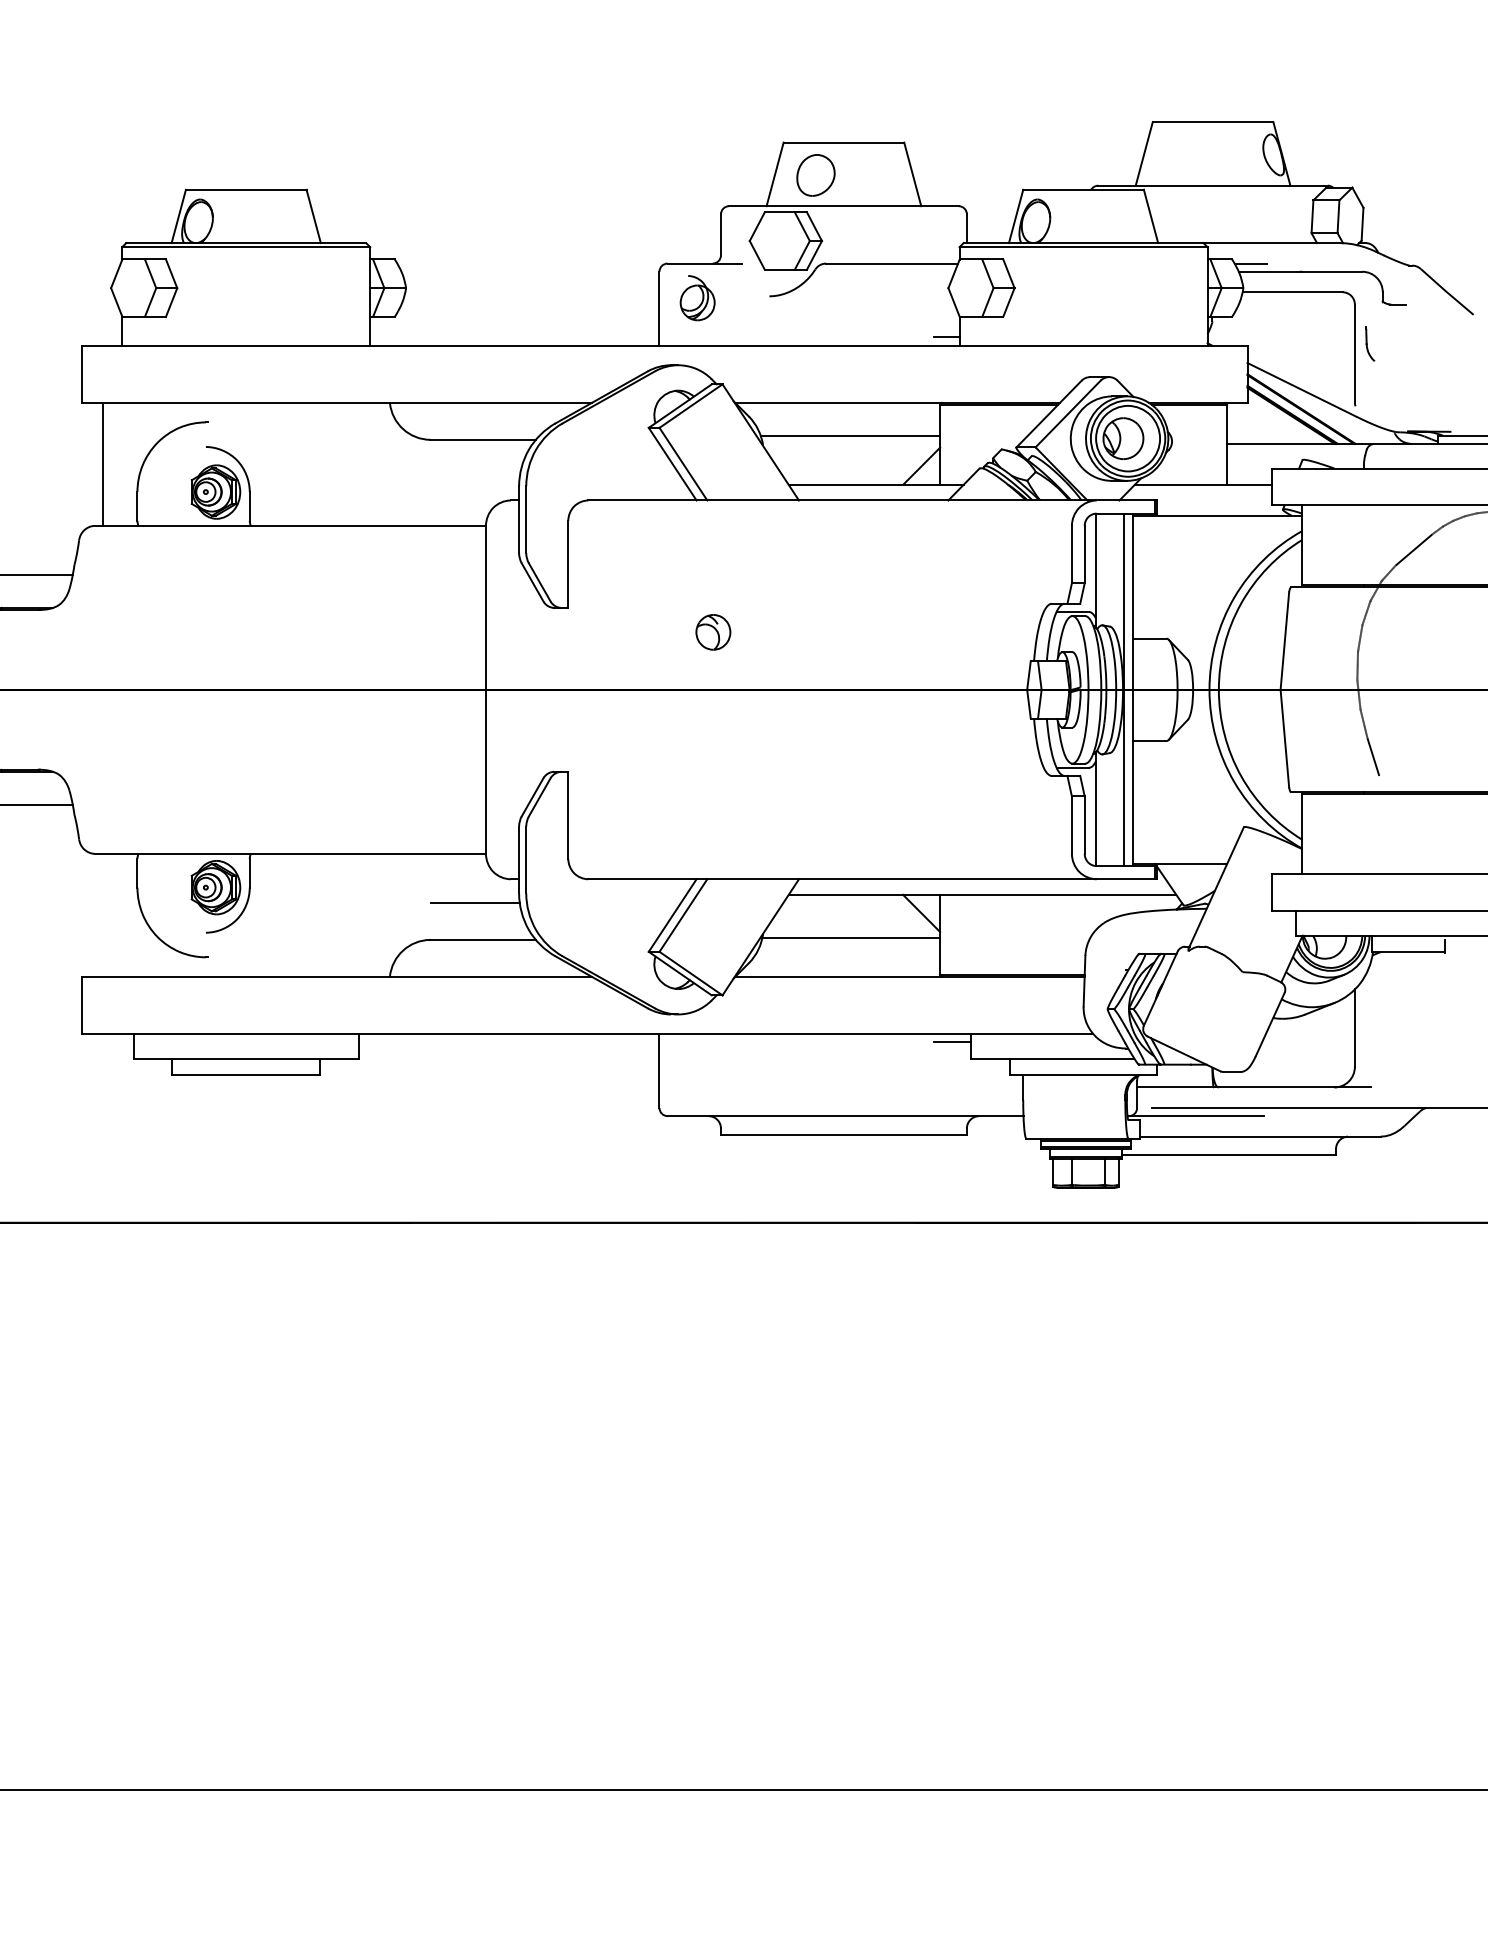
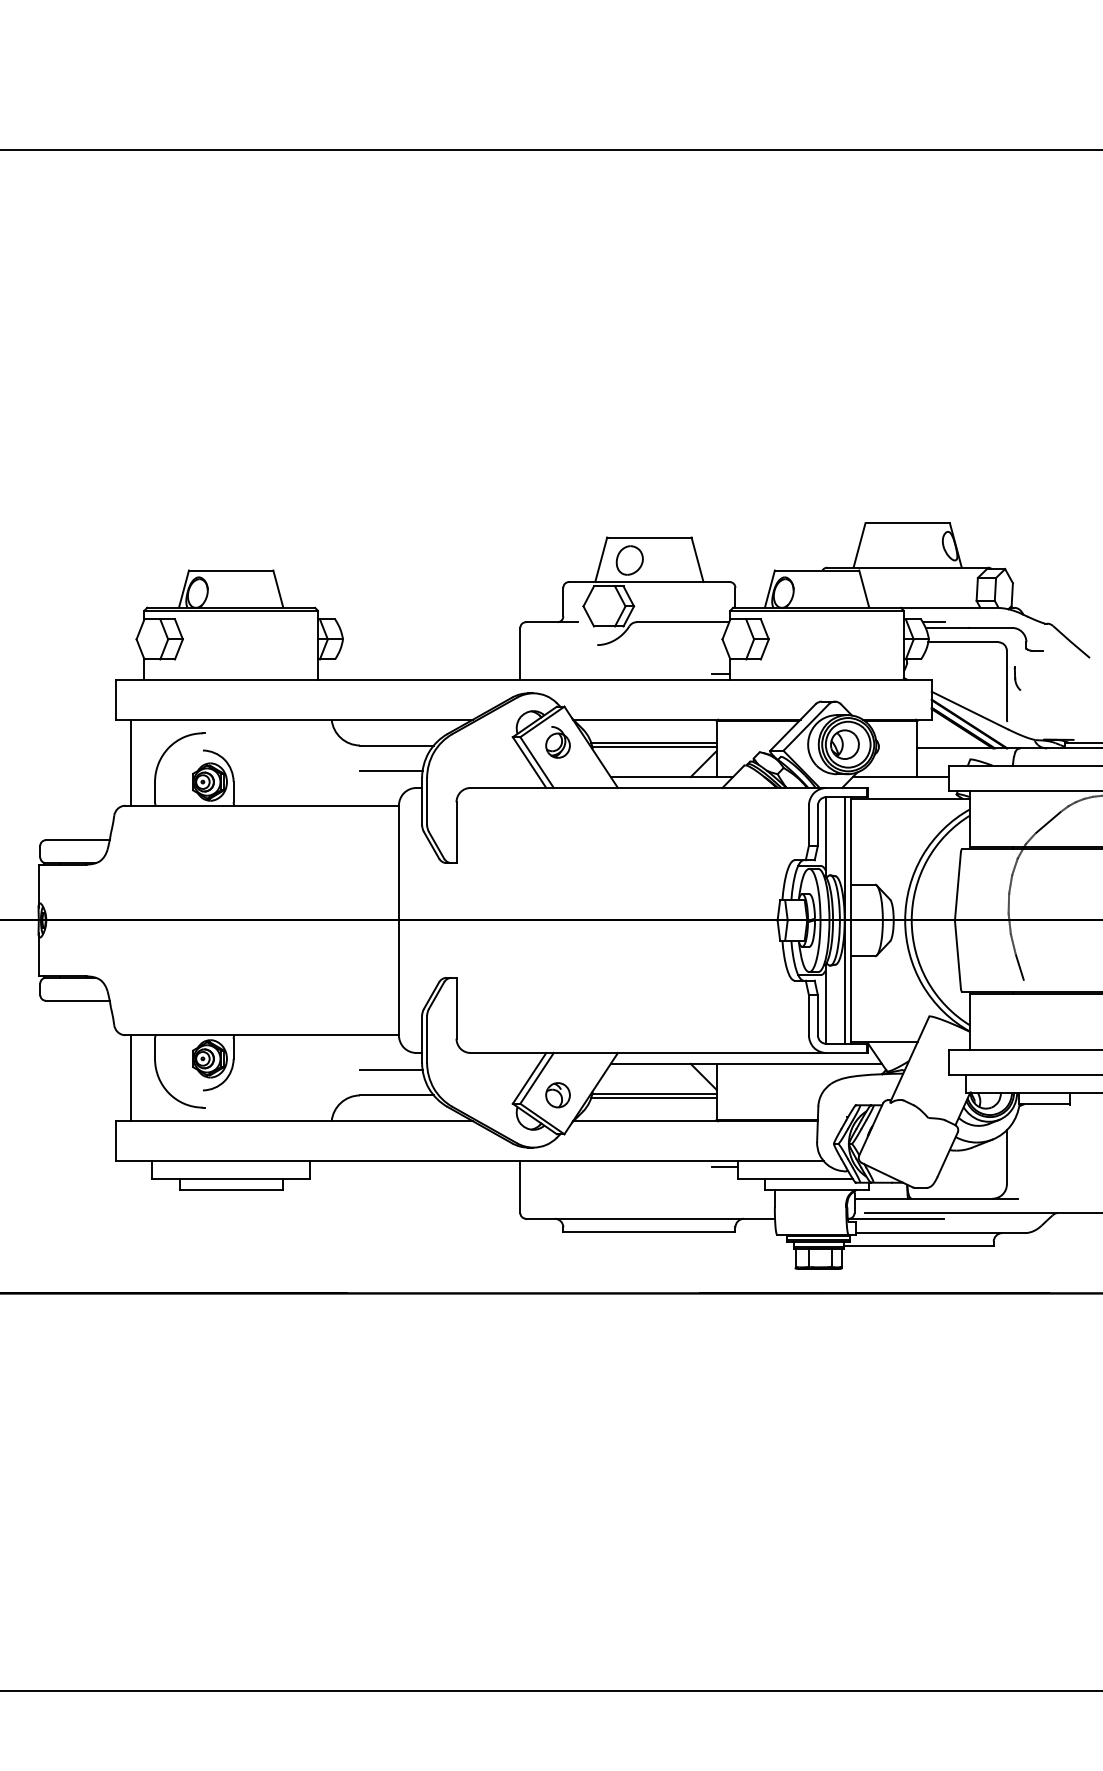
part: (696, 298) -> (557, 742), moved
line: (851, 441) -> (654, 746), added
line: (475, 476) -> (391, 771), added
part: (712, 632) -> (557, 1095), moved
line: (102, 915) -> (130, 1078), added
line: (849, 944) -> (653, 1098), added

